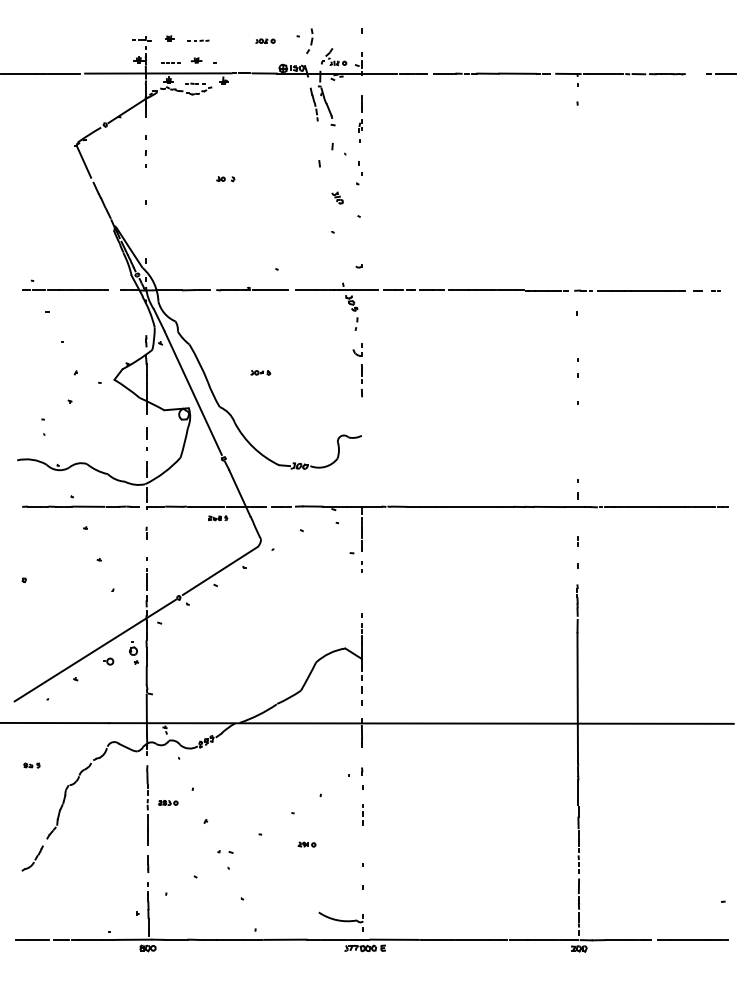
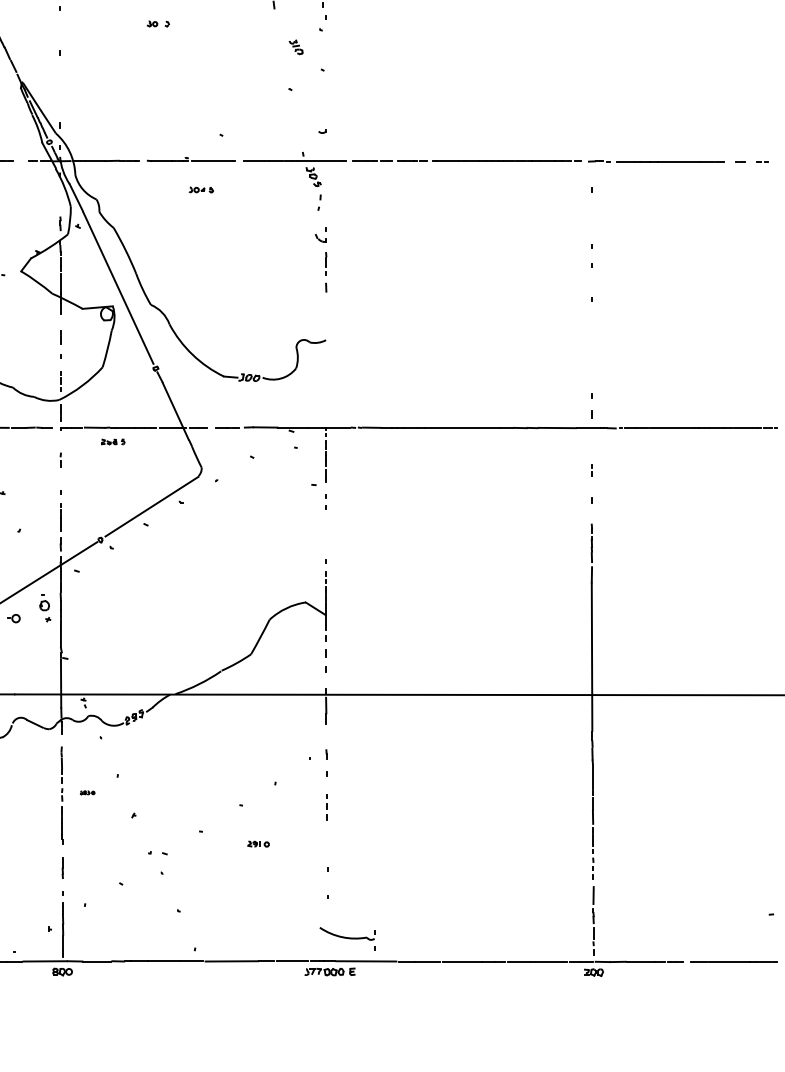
part: (260, 372) -> (201, 189), moved
part: (218, 518) -> (113, 442), moved
part: (168, 802) -> (87, 792), size x0.6
part: (340, 921) -> (346, 938), moved

